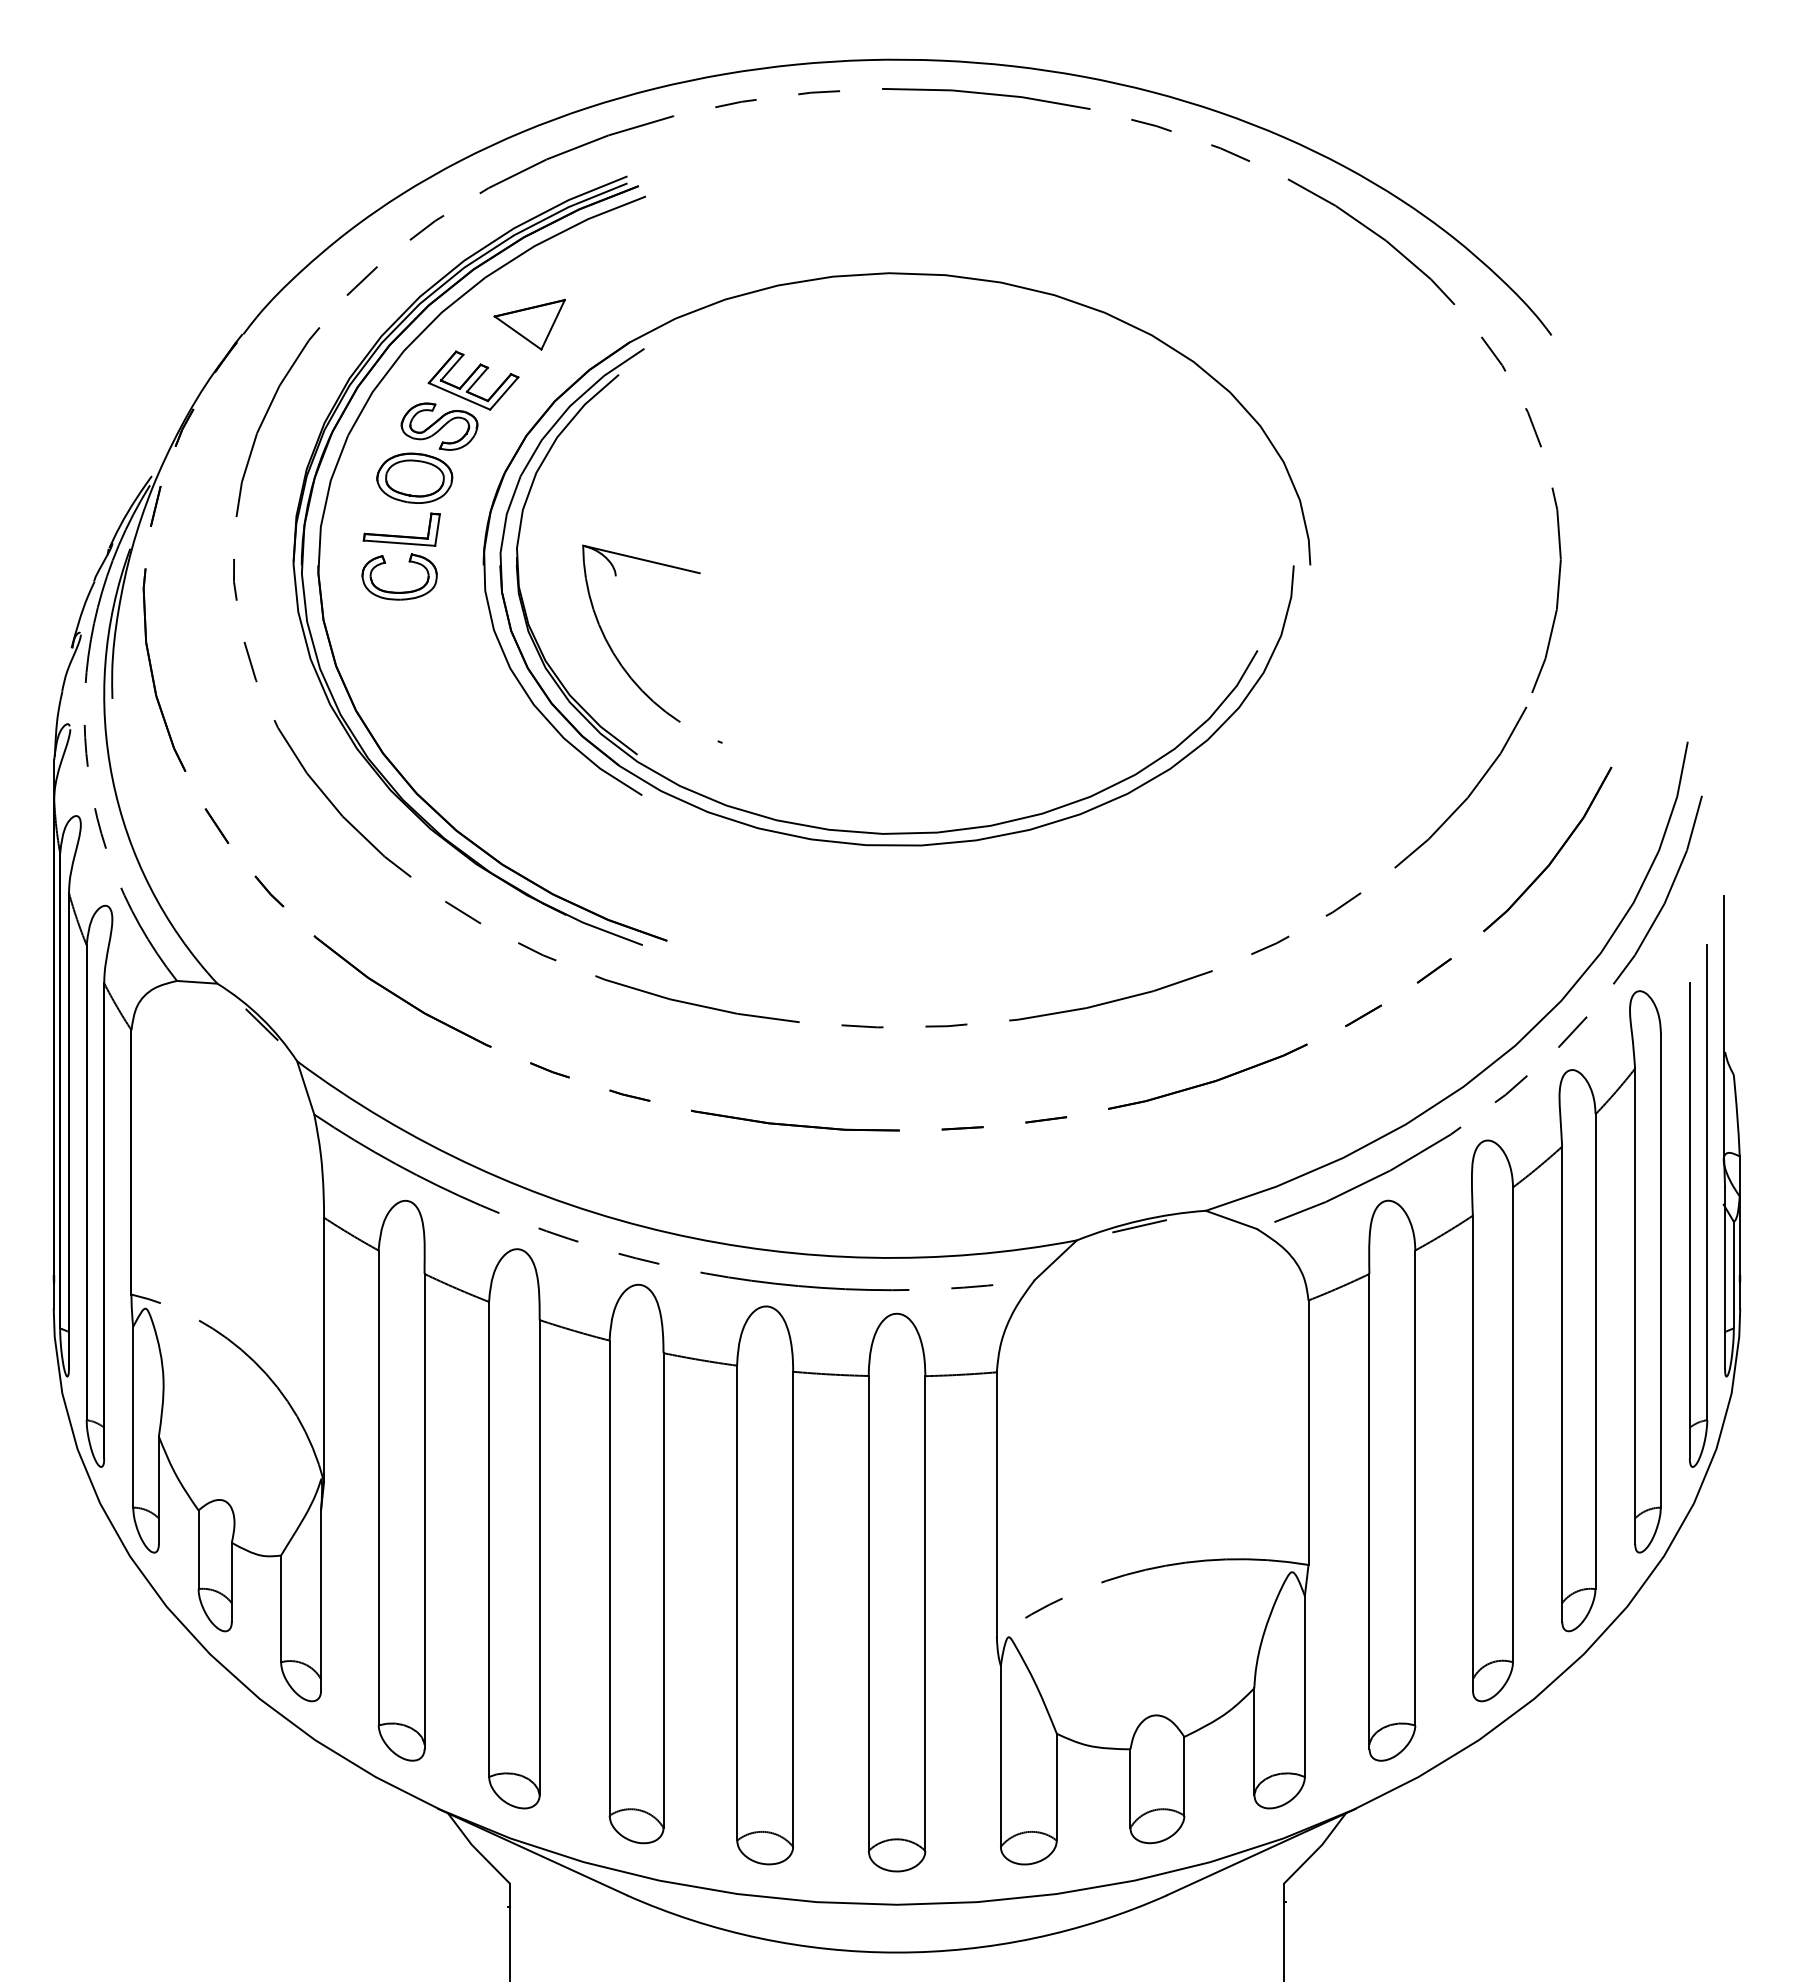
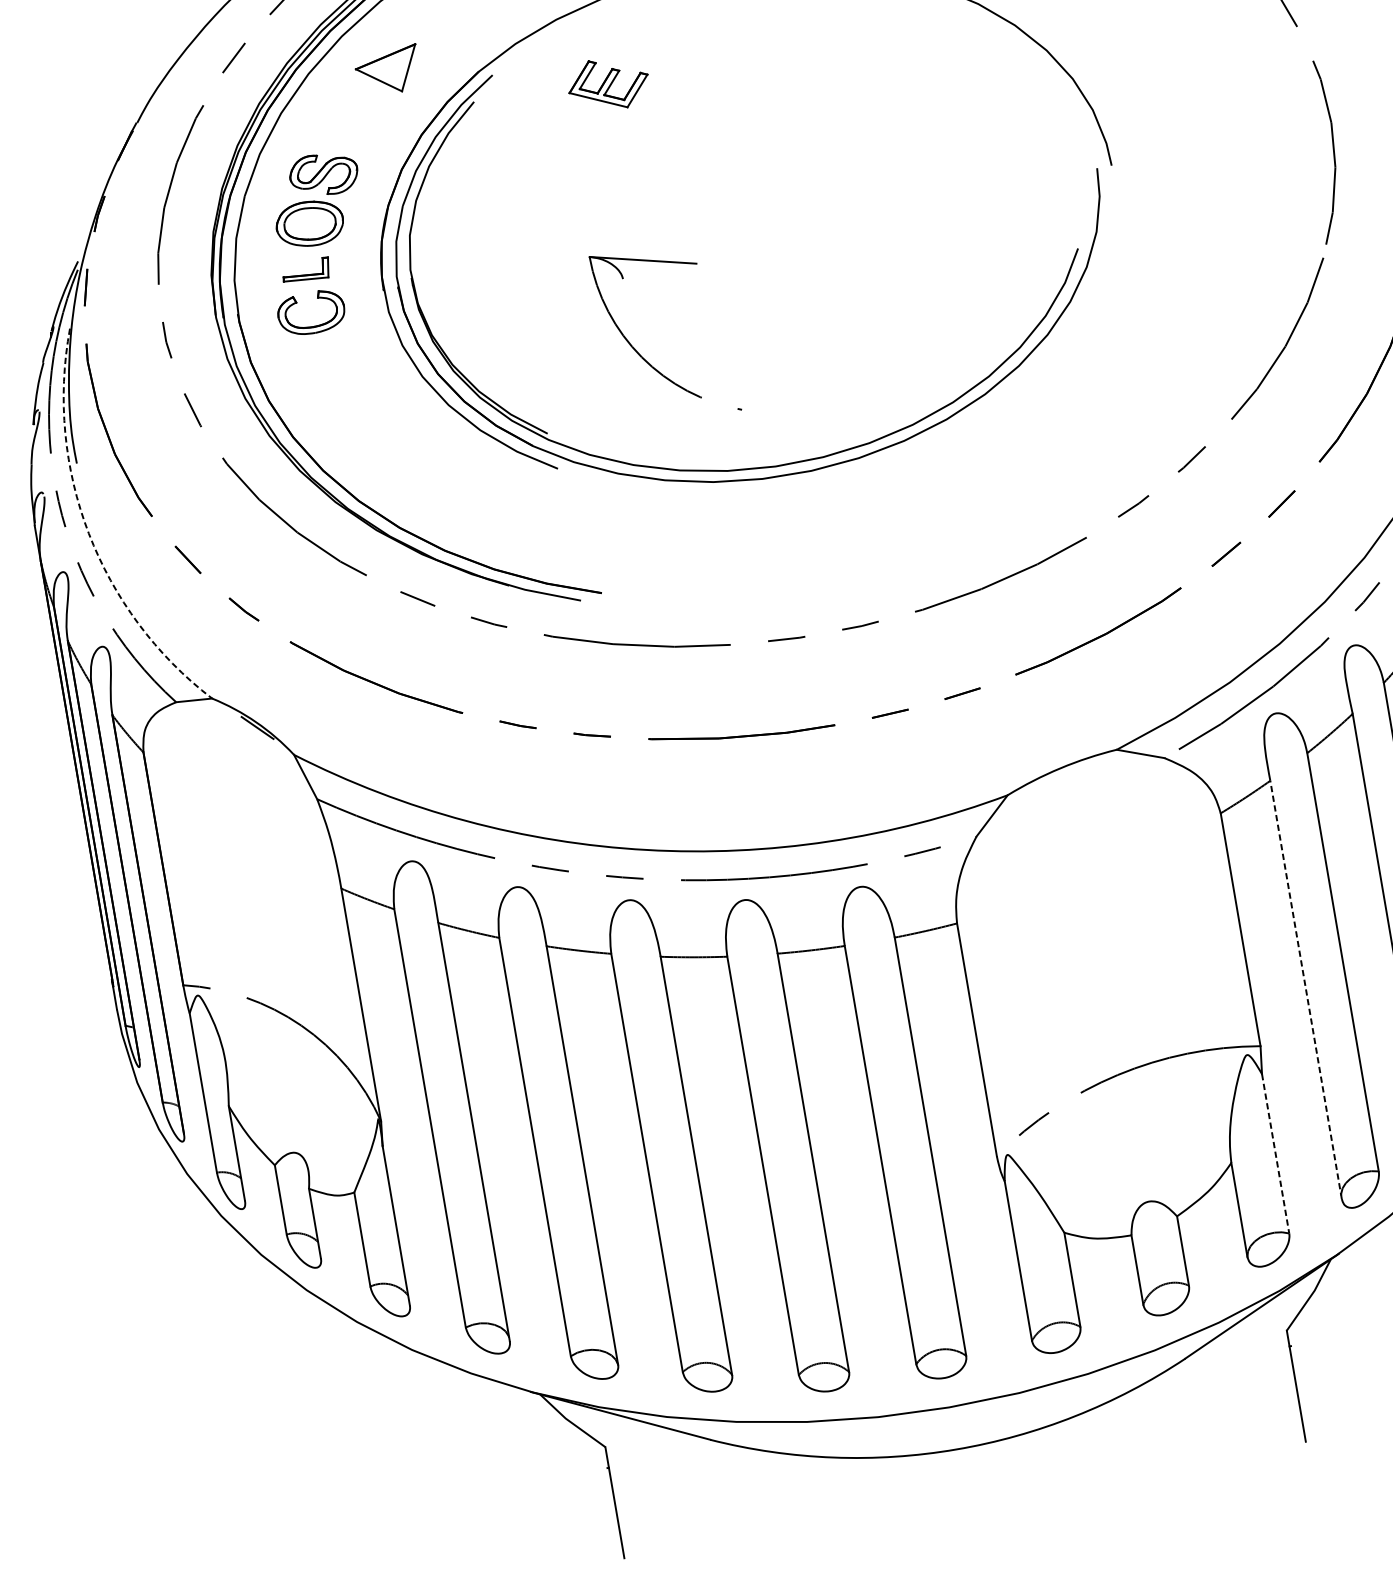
part: (473, 380) -> (608, 84), moved
part: (401, 529) -> (305, 270), size x0.7
part: (624, 667) -> (644, 358), moved
arc: (112, 778) -> (88, 533), solid -> dashed
line: (1139, 1226) -> (1060, 773), removed
line: (1369, 1510) -> (1306, 989), solid -> dashed
line: (1304, 1687) -> (1275, 1154), solid -> dashed

